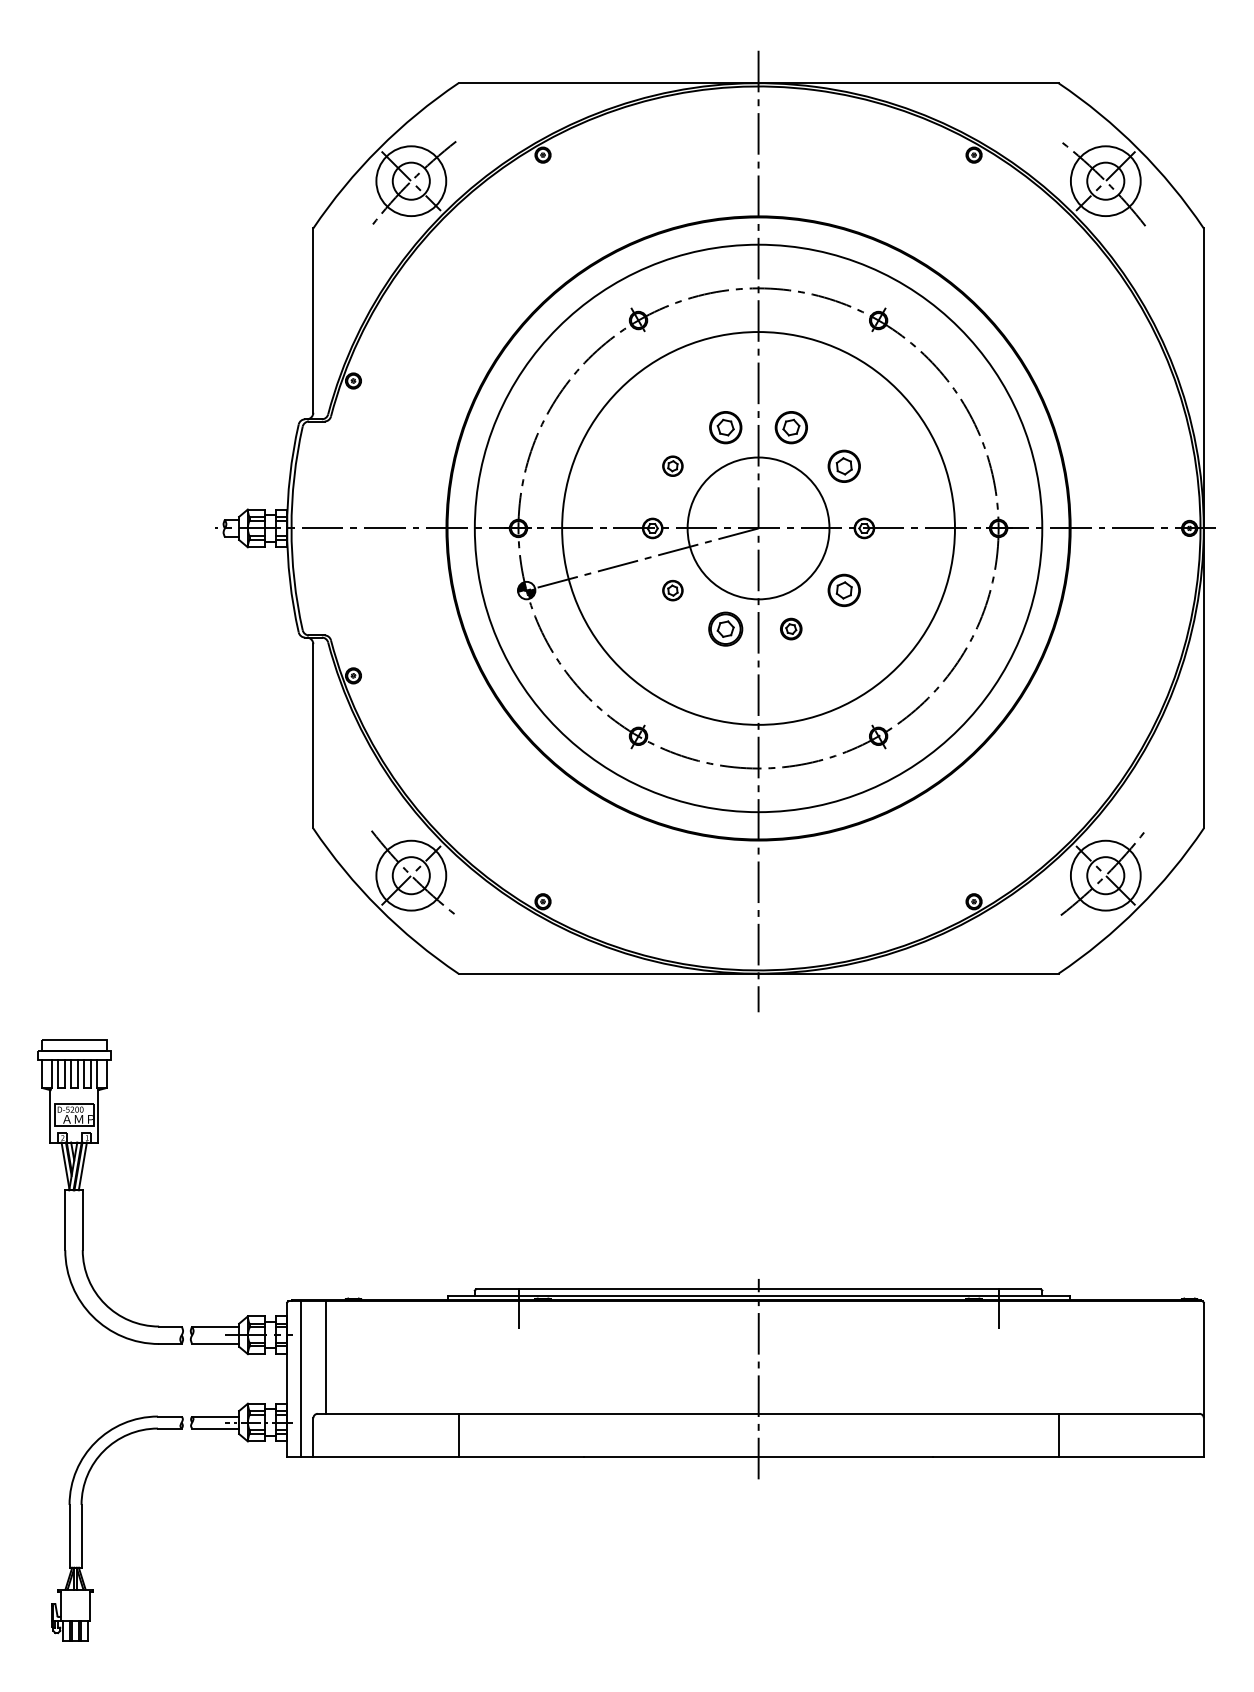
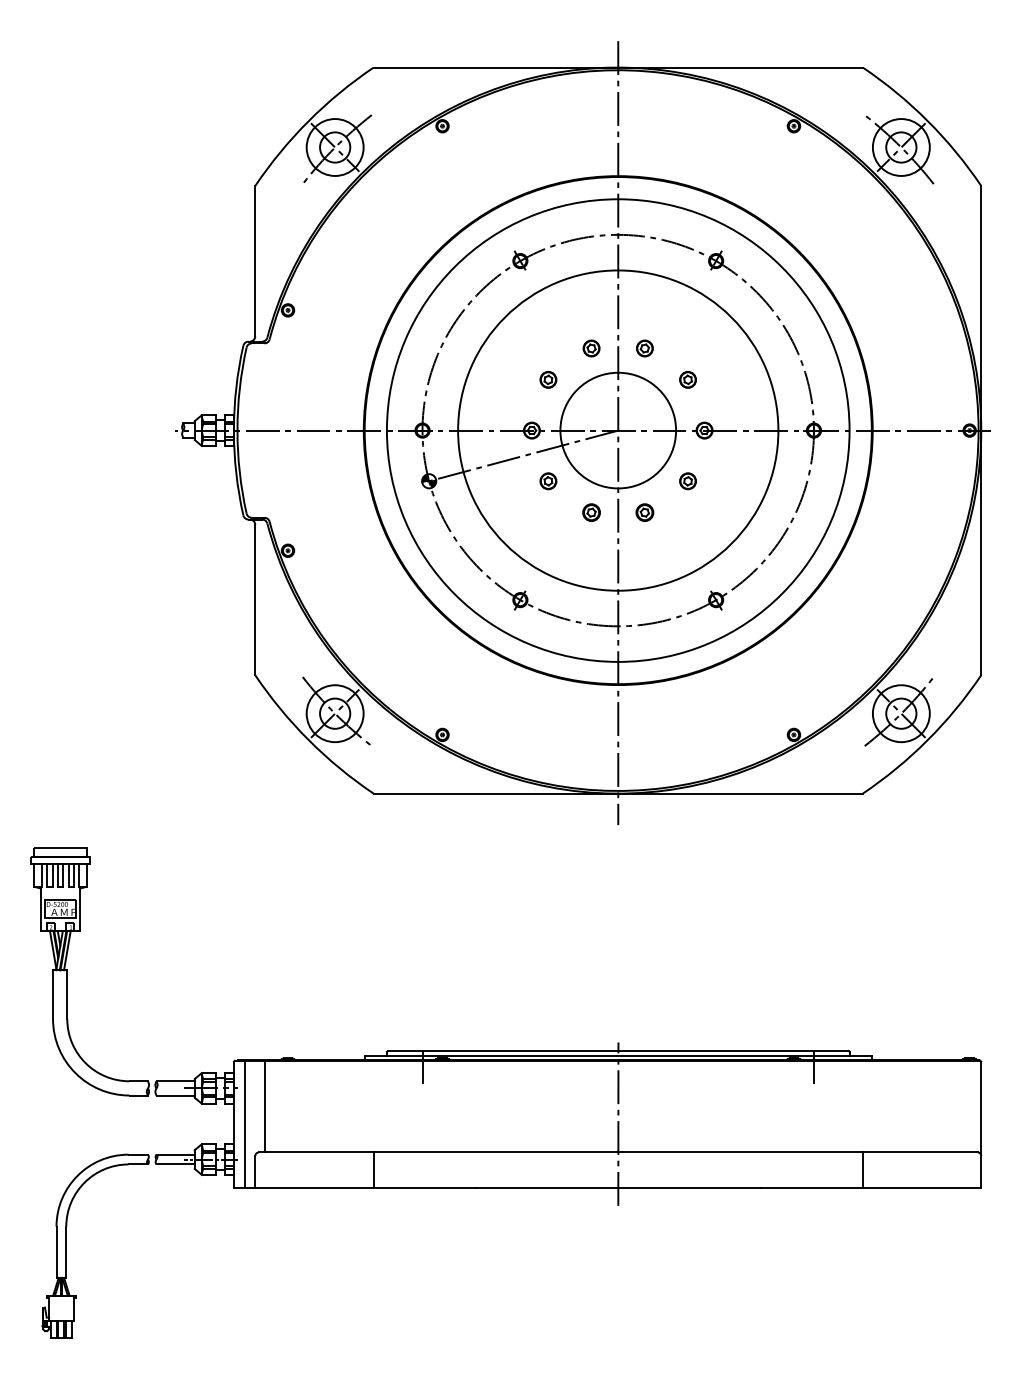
part: (725, 427) -> (591, 348), size x0.62
part: (790, 427) -> (644, 348), size x0.62
part: (843, 465) -> (687, 379), size x0.62
part: (843, 590) -> (687, 481), size x0.62
part: (725, 628) -> (591, 512), size x0.62

